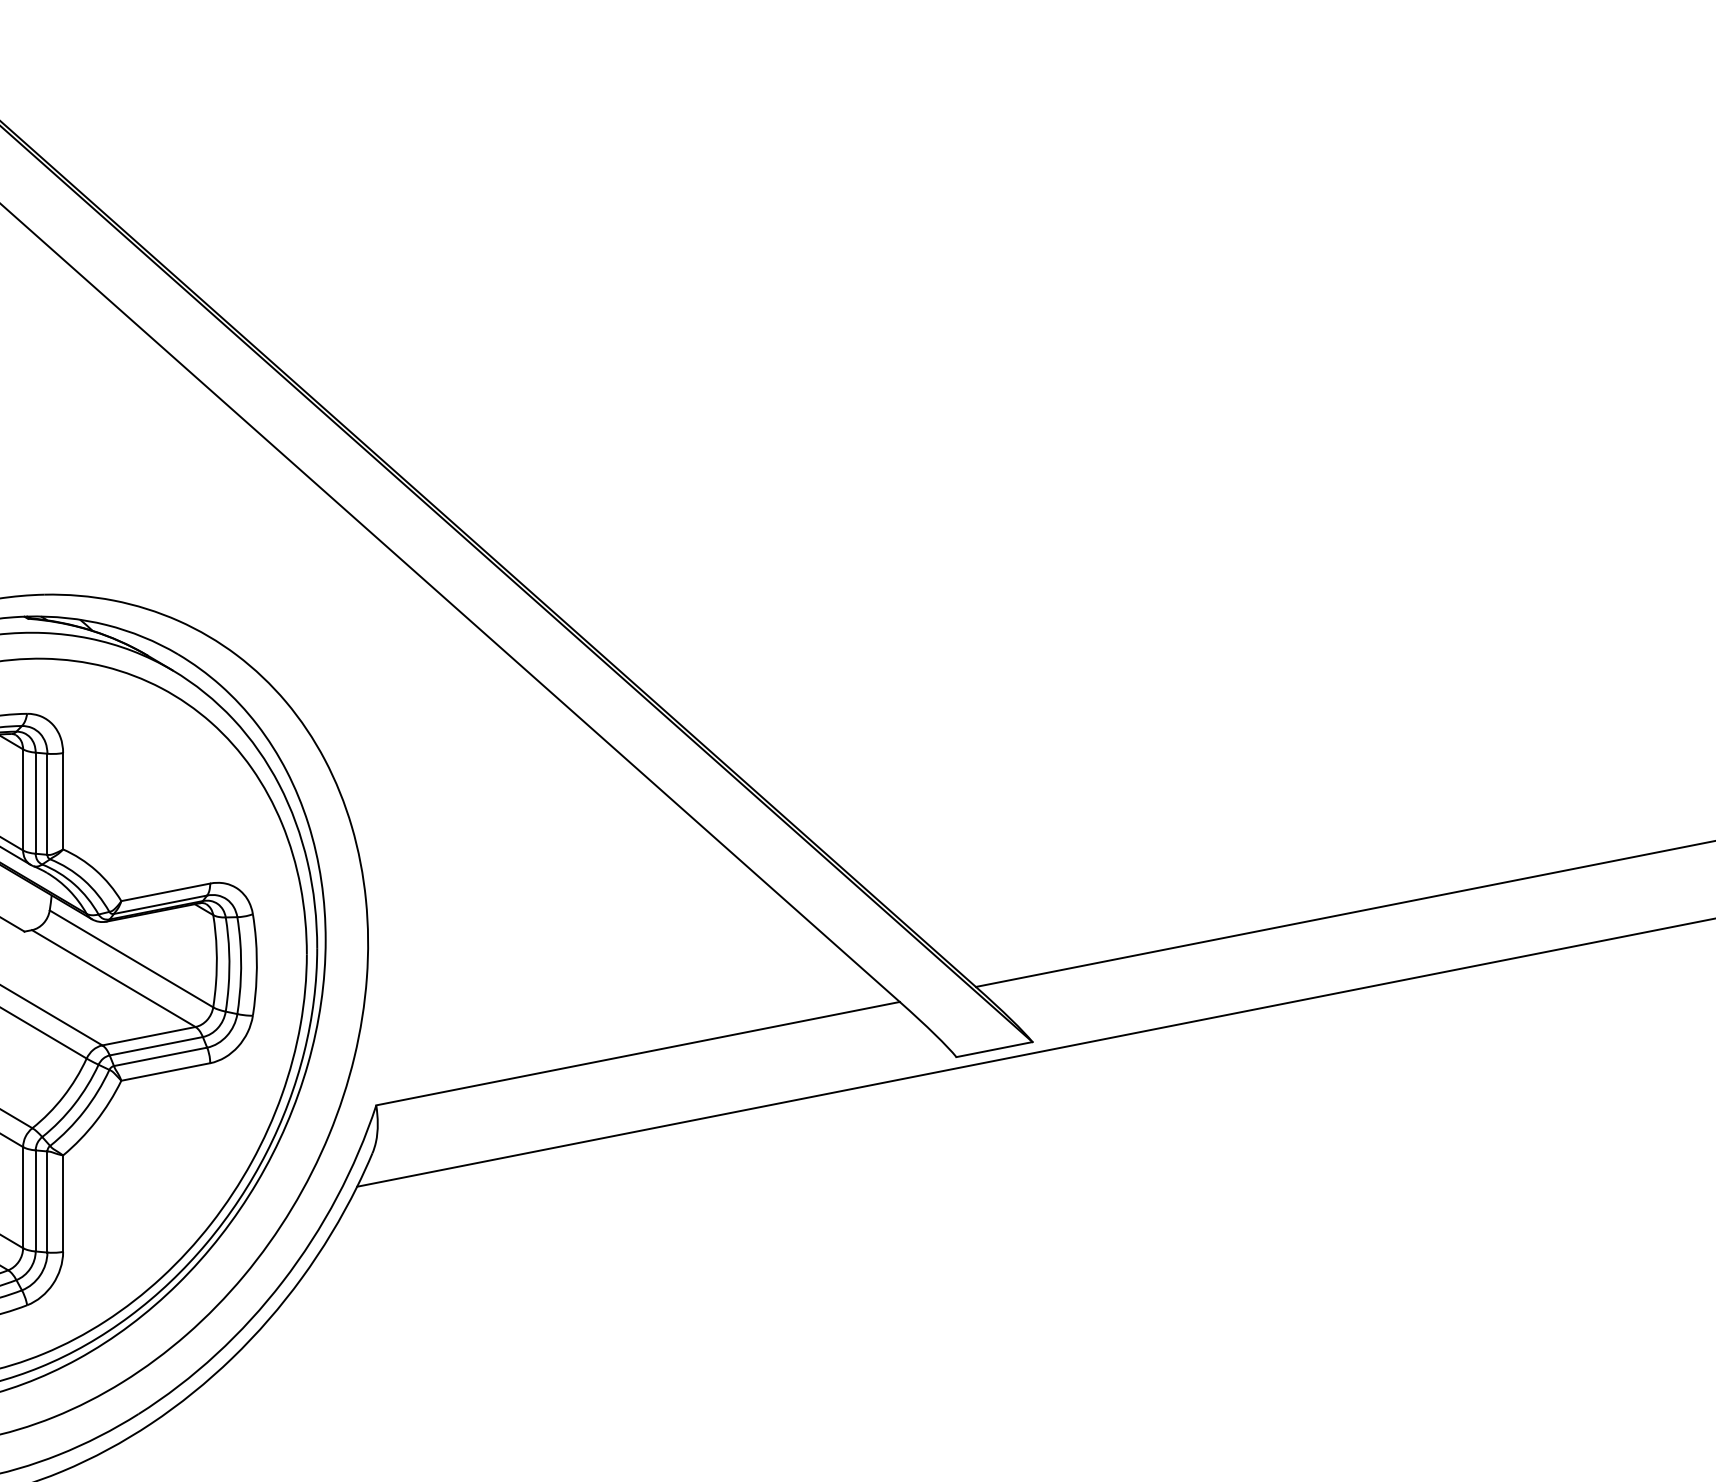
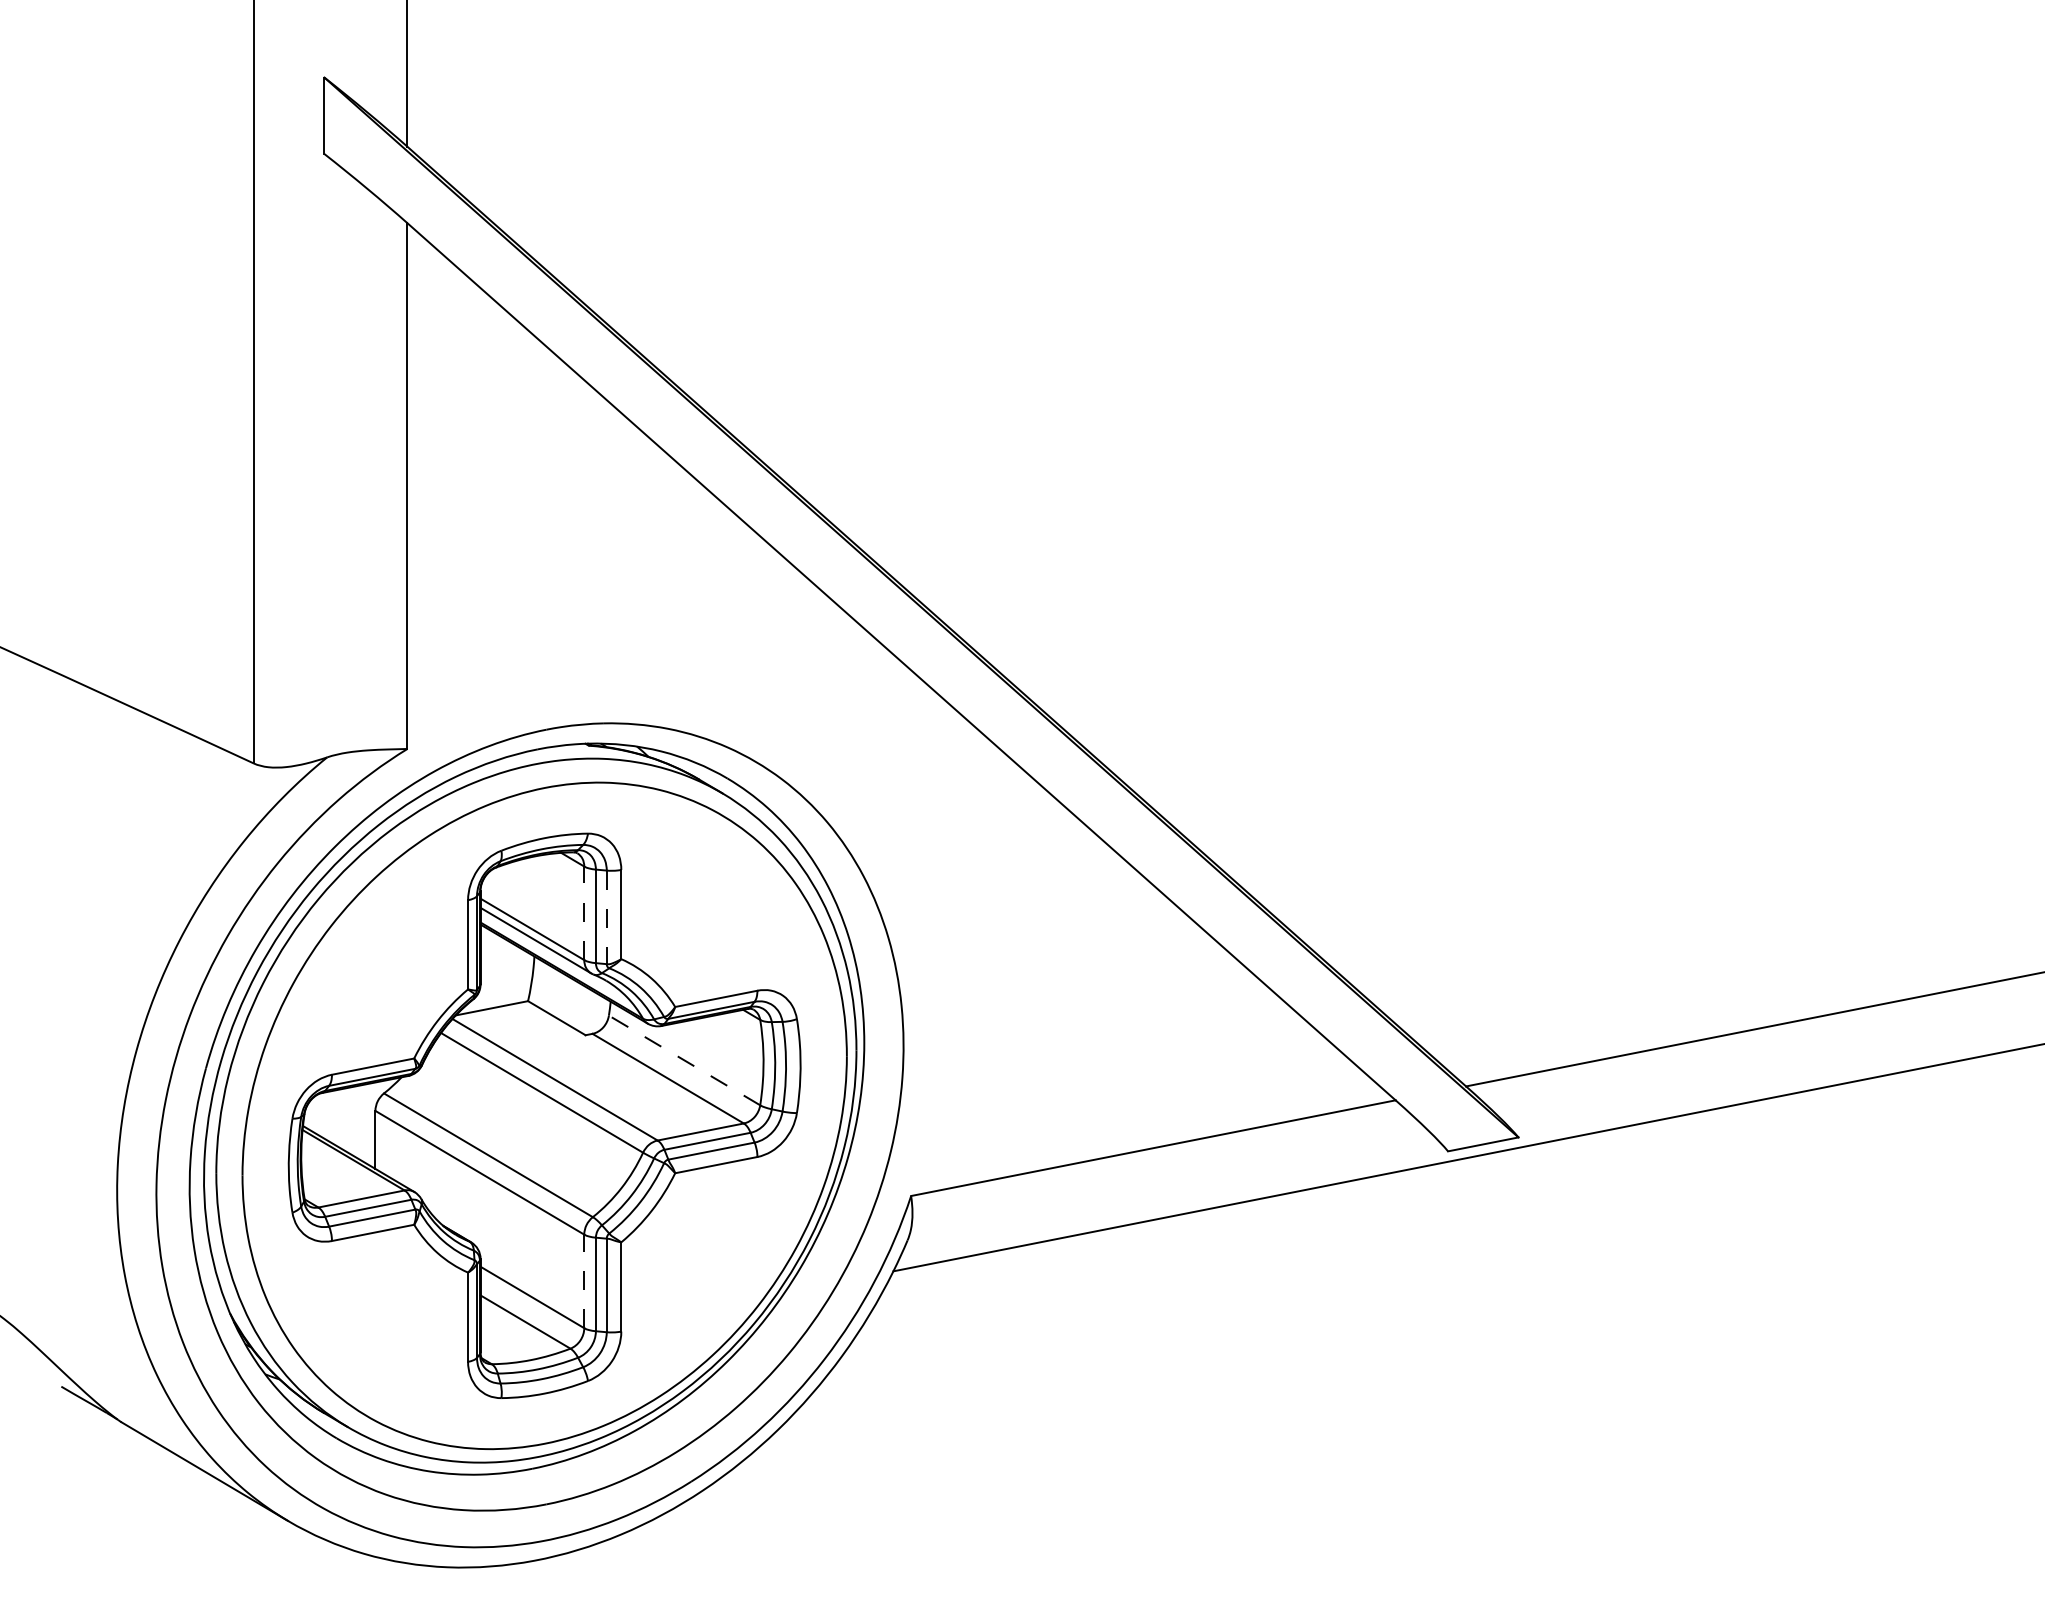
line: (23, 800) -> (584, 913), solid -> dashed
line: (47, 804) -> (606, 917), solid -> dashed
line: (131, 958) -> (684, 1060), solid -> dashed
line: (23, 1197) -> (584, 1281), solid -> dashed

